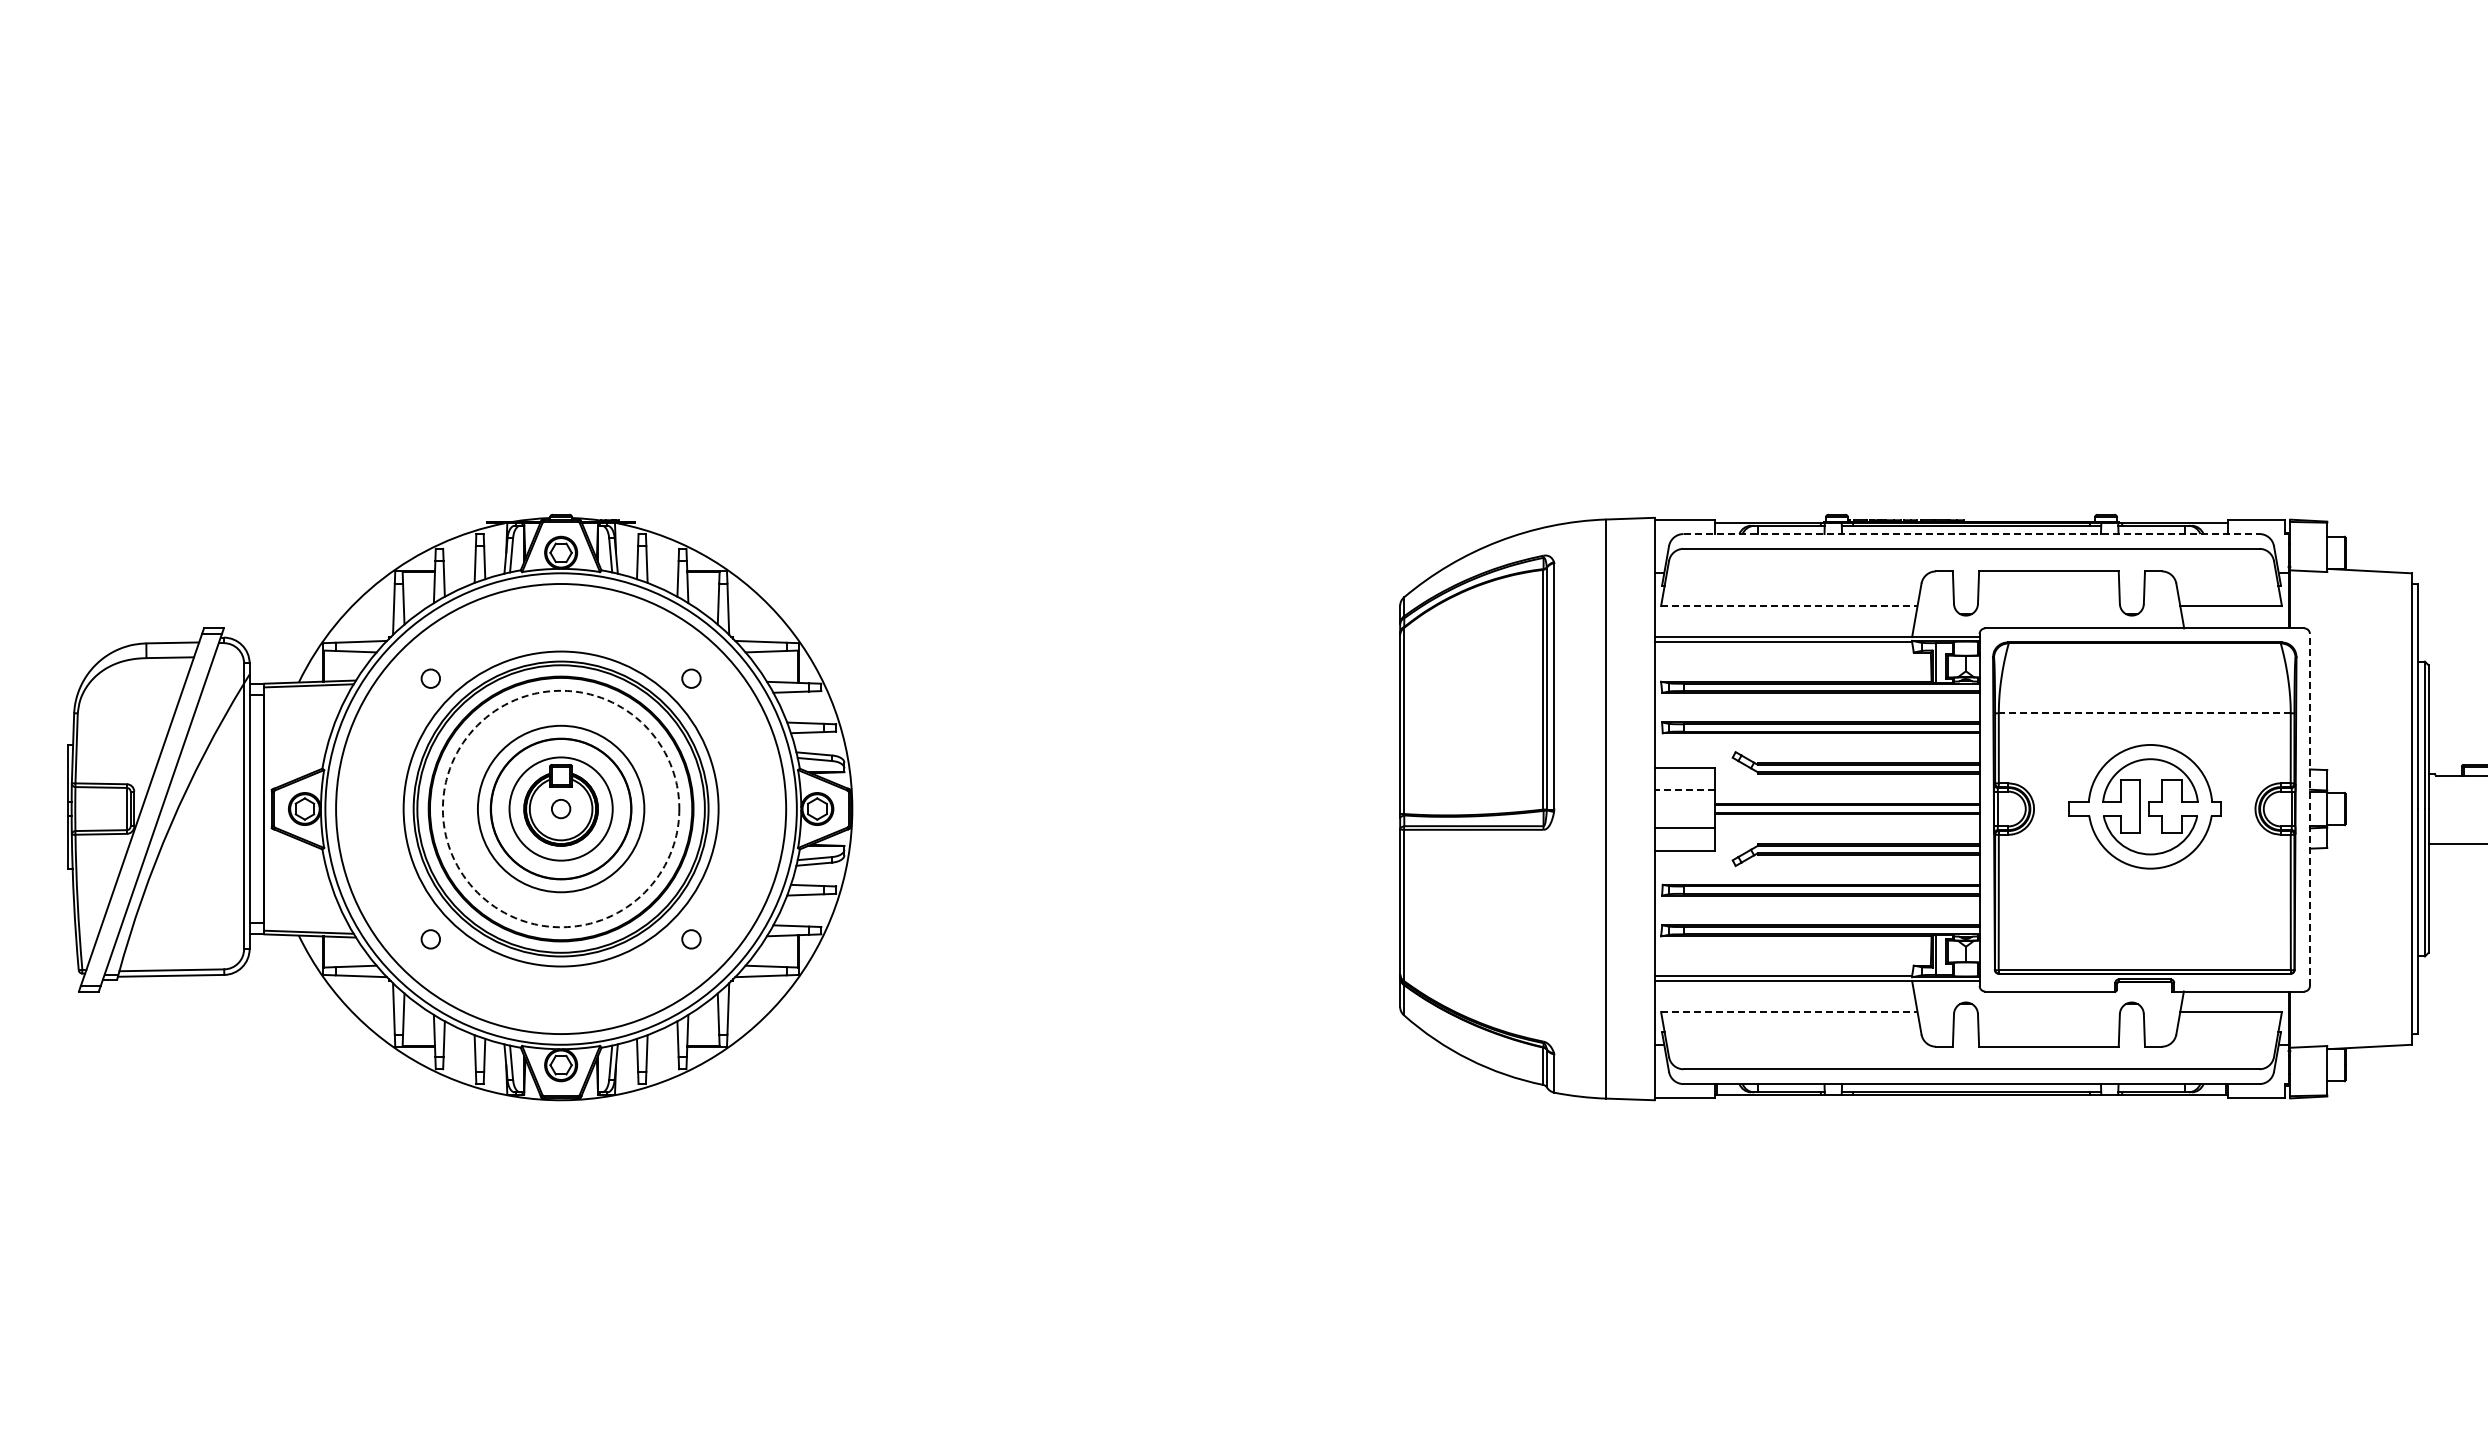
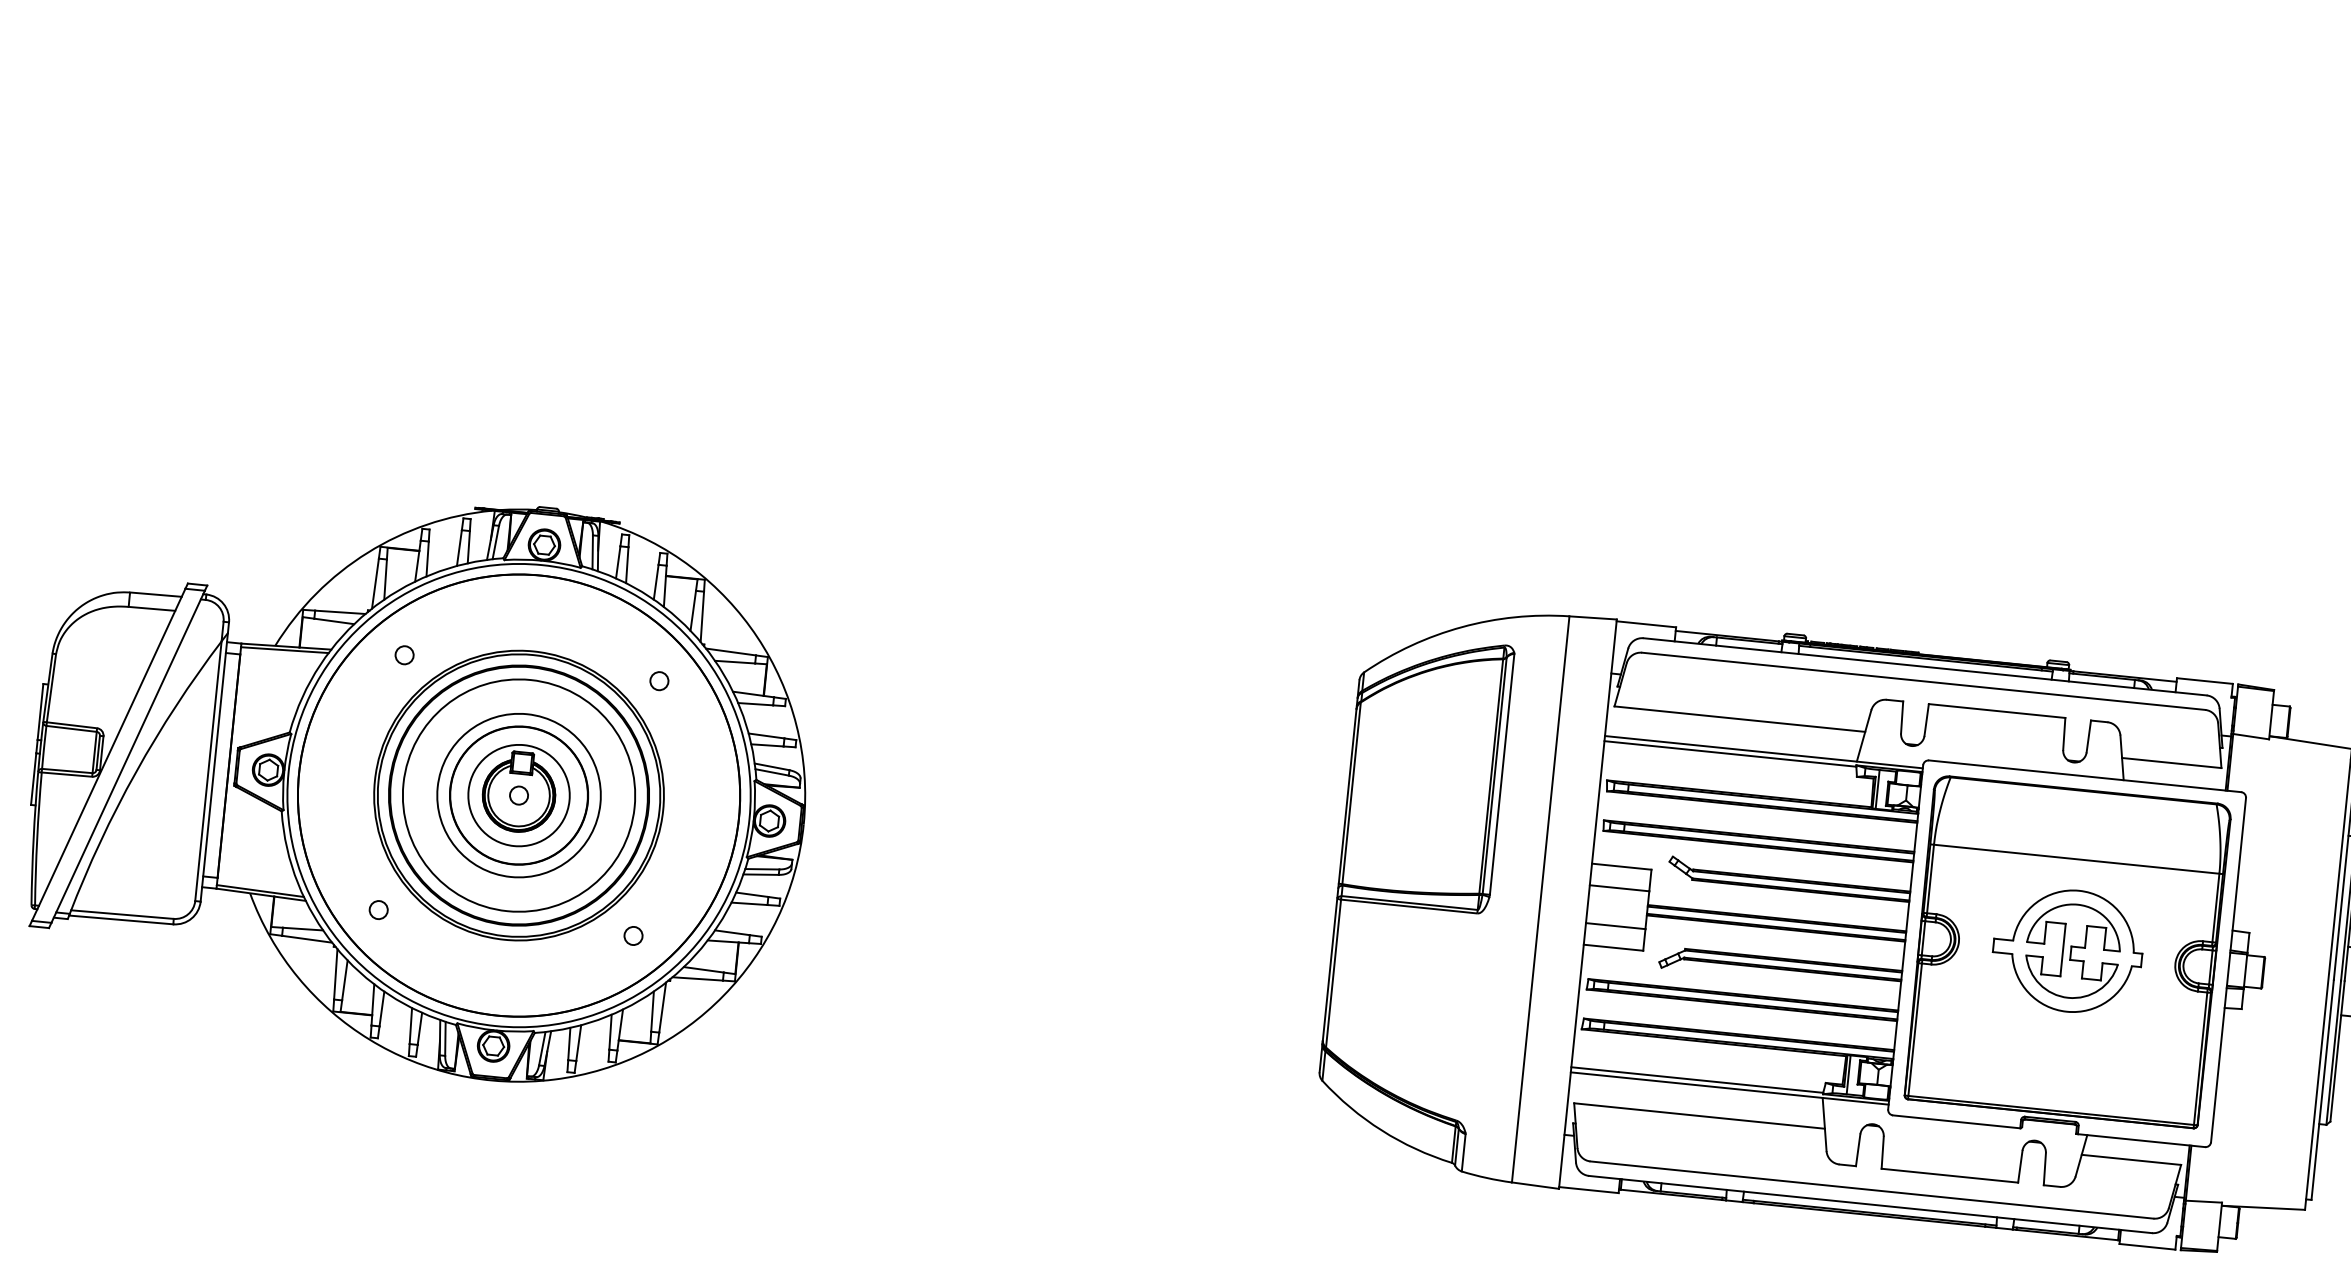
line: (1971, 534) -> (1925, 667), dashed -> solid
line: (1789, 606) -> (1739, 719), dashed -> solid
line: (2144, 713) -> (2076, 859), dashed -> solid
line: (1684, 789) -> (1619, 888), dashed -> solid
circle: (560, 808) -> (518, 795), dashed -> solid
circle: (561, 809) -> (519, 796), size x1.43
line: (2309, 809) -> (2228, 969), dashed -> solid
line: (1789, 1012) -> (1699, 1116), dashed -> solid

